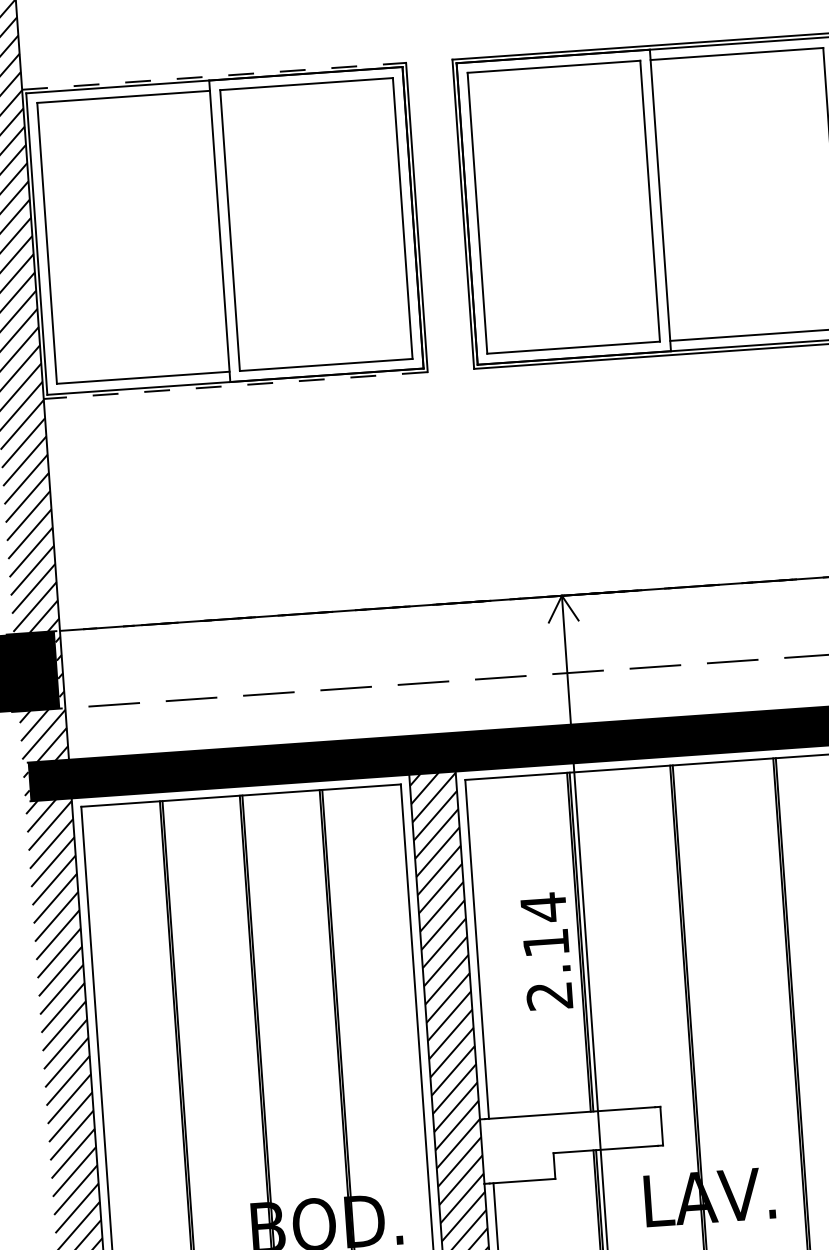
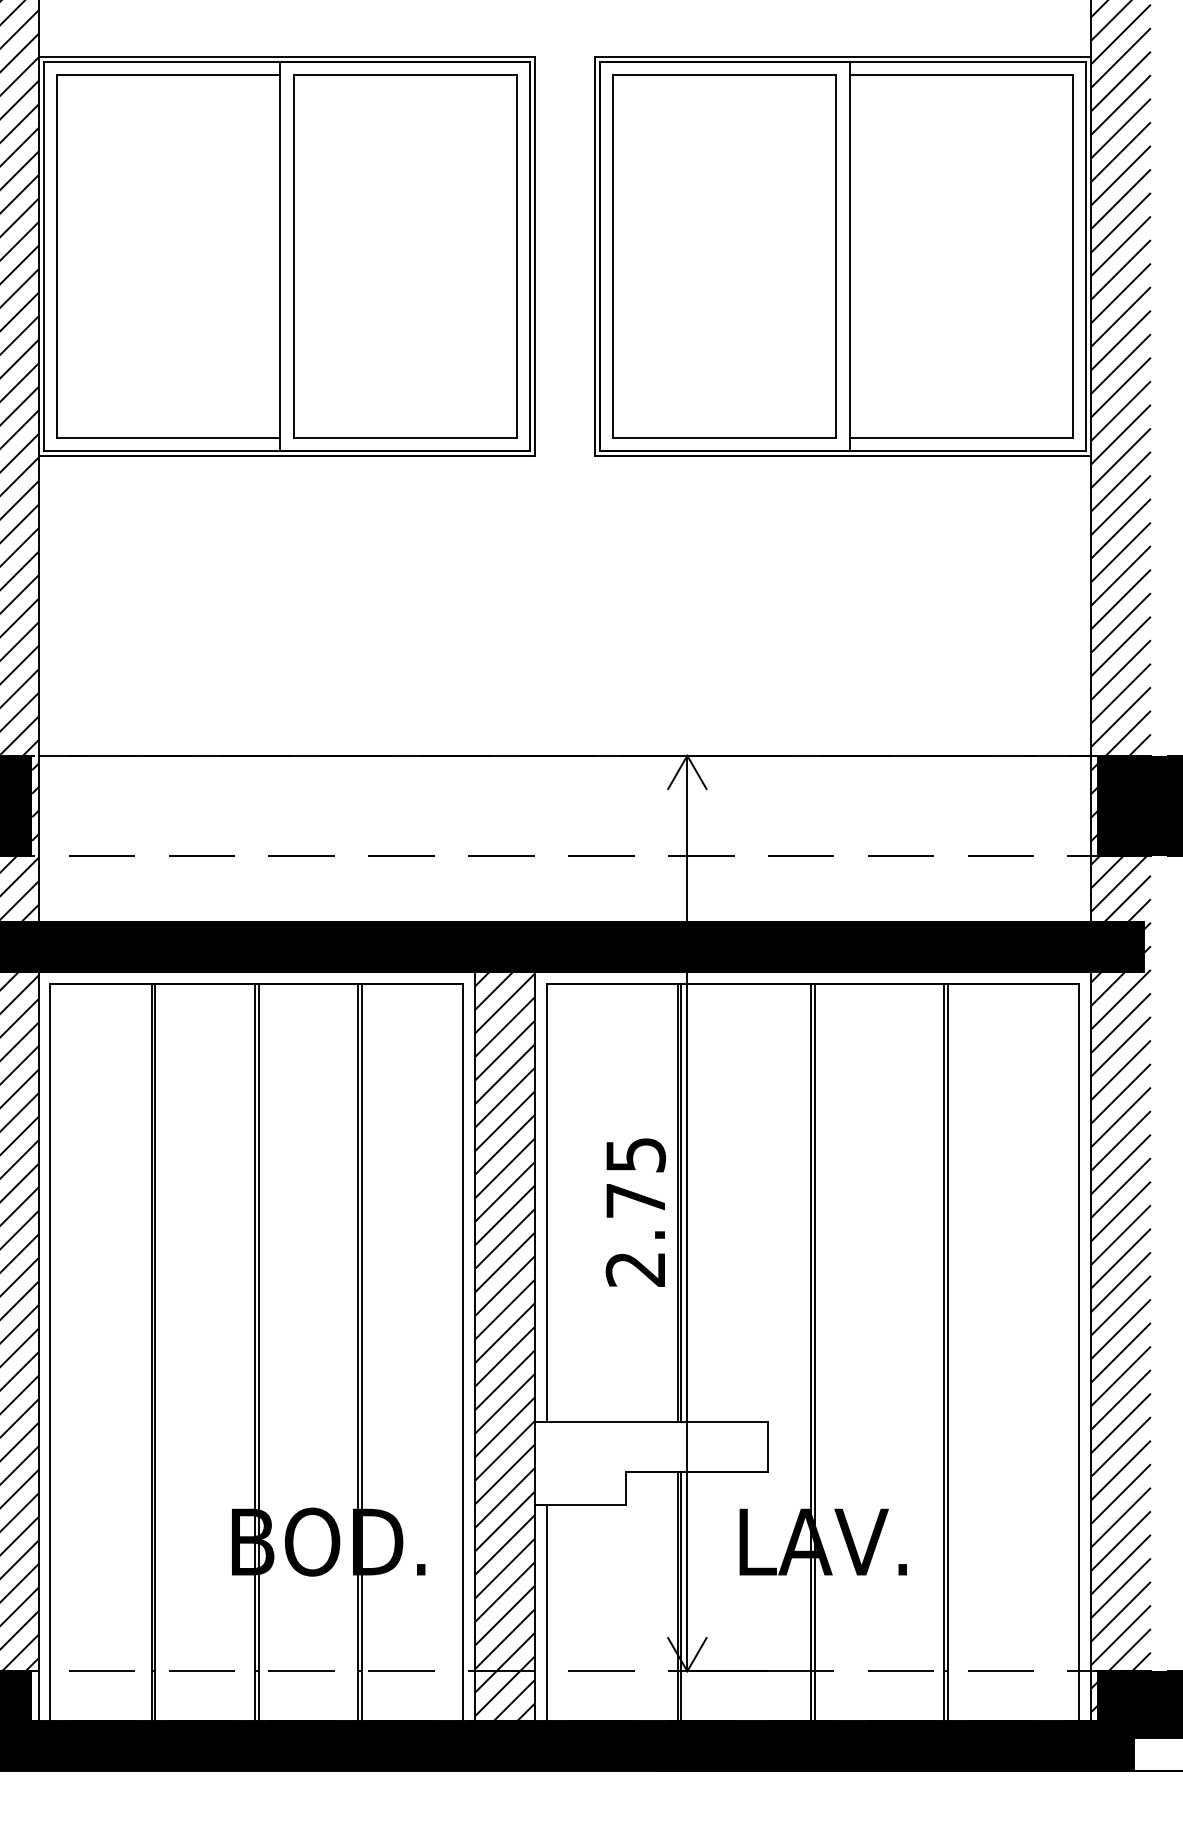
line: (214, 76) -> (287, 56), dashed -> solid
line: (235, 385) -> (286, 456), dashed -> solid
text: (545, 924) -> (636, 1176), 2.14 -> 2.75

